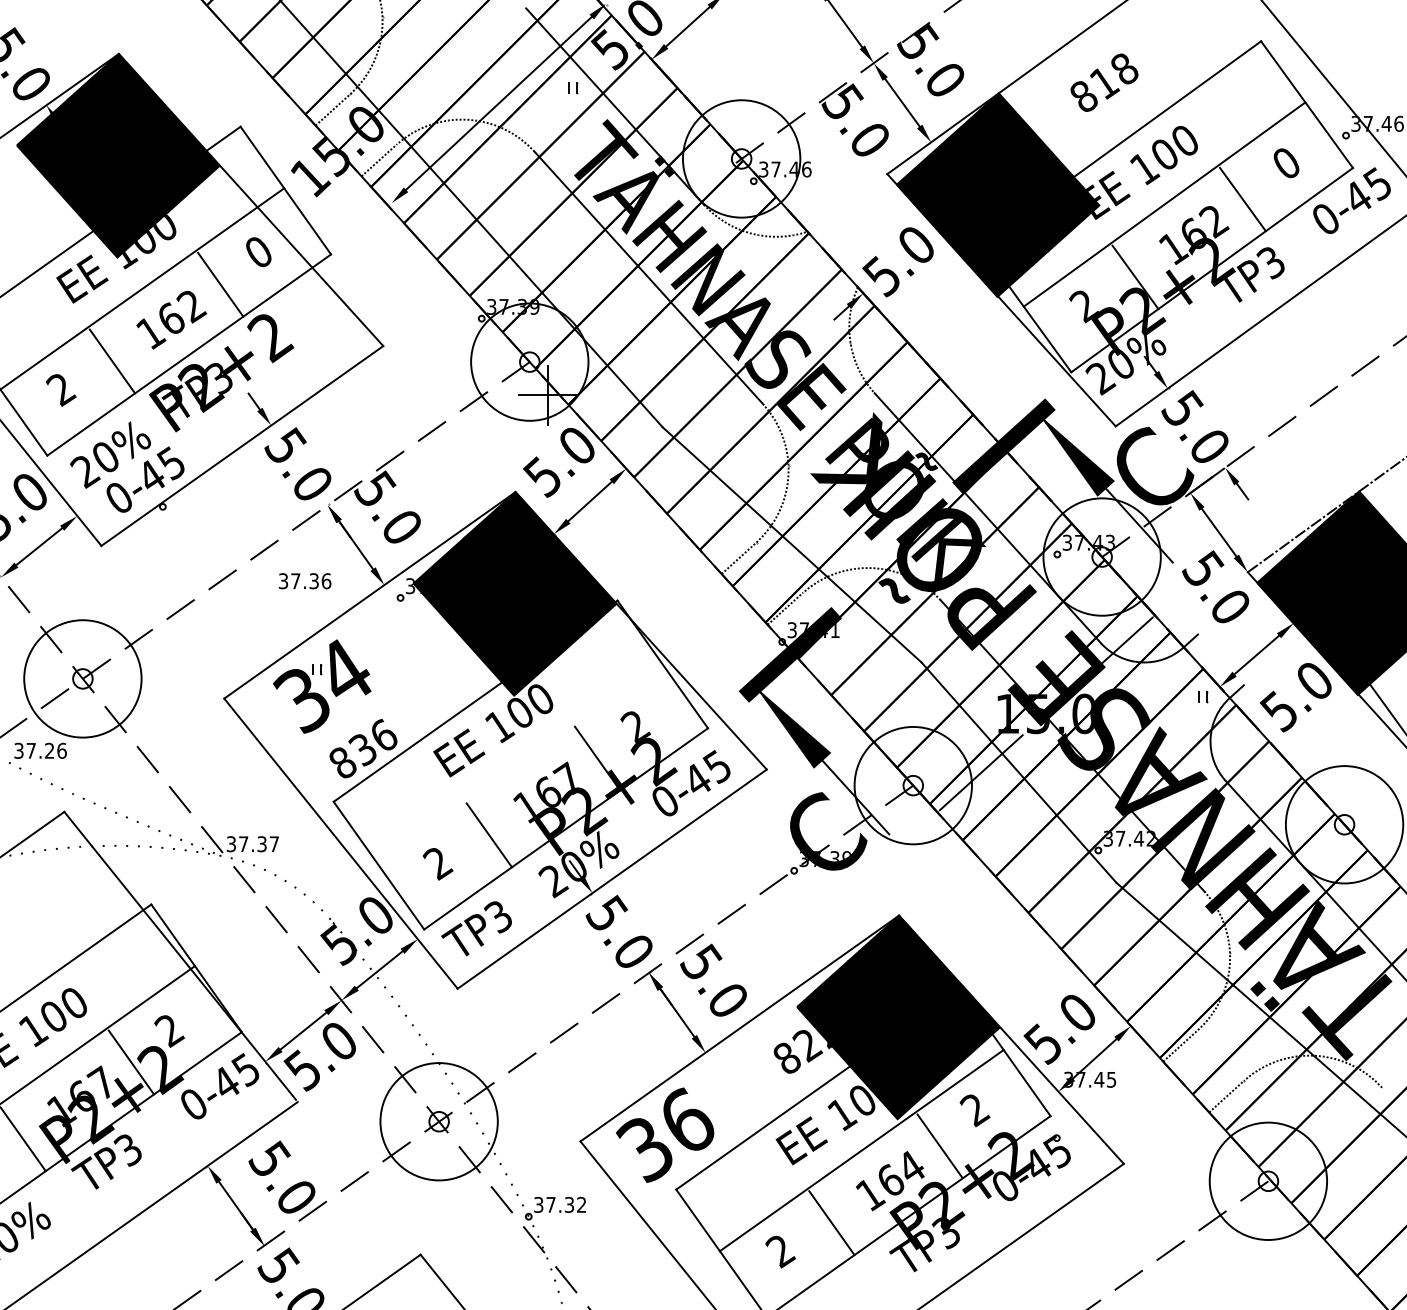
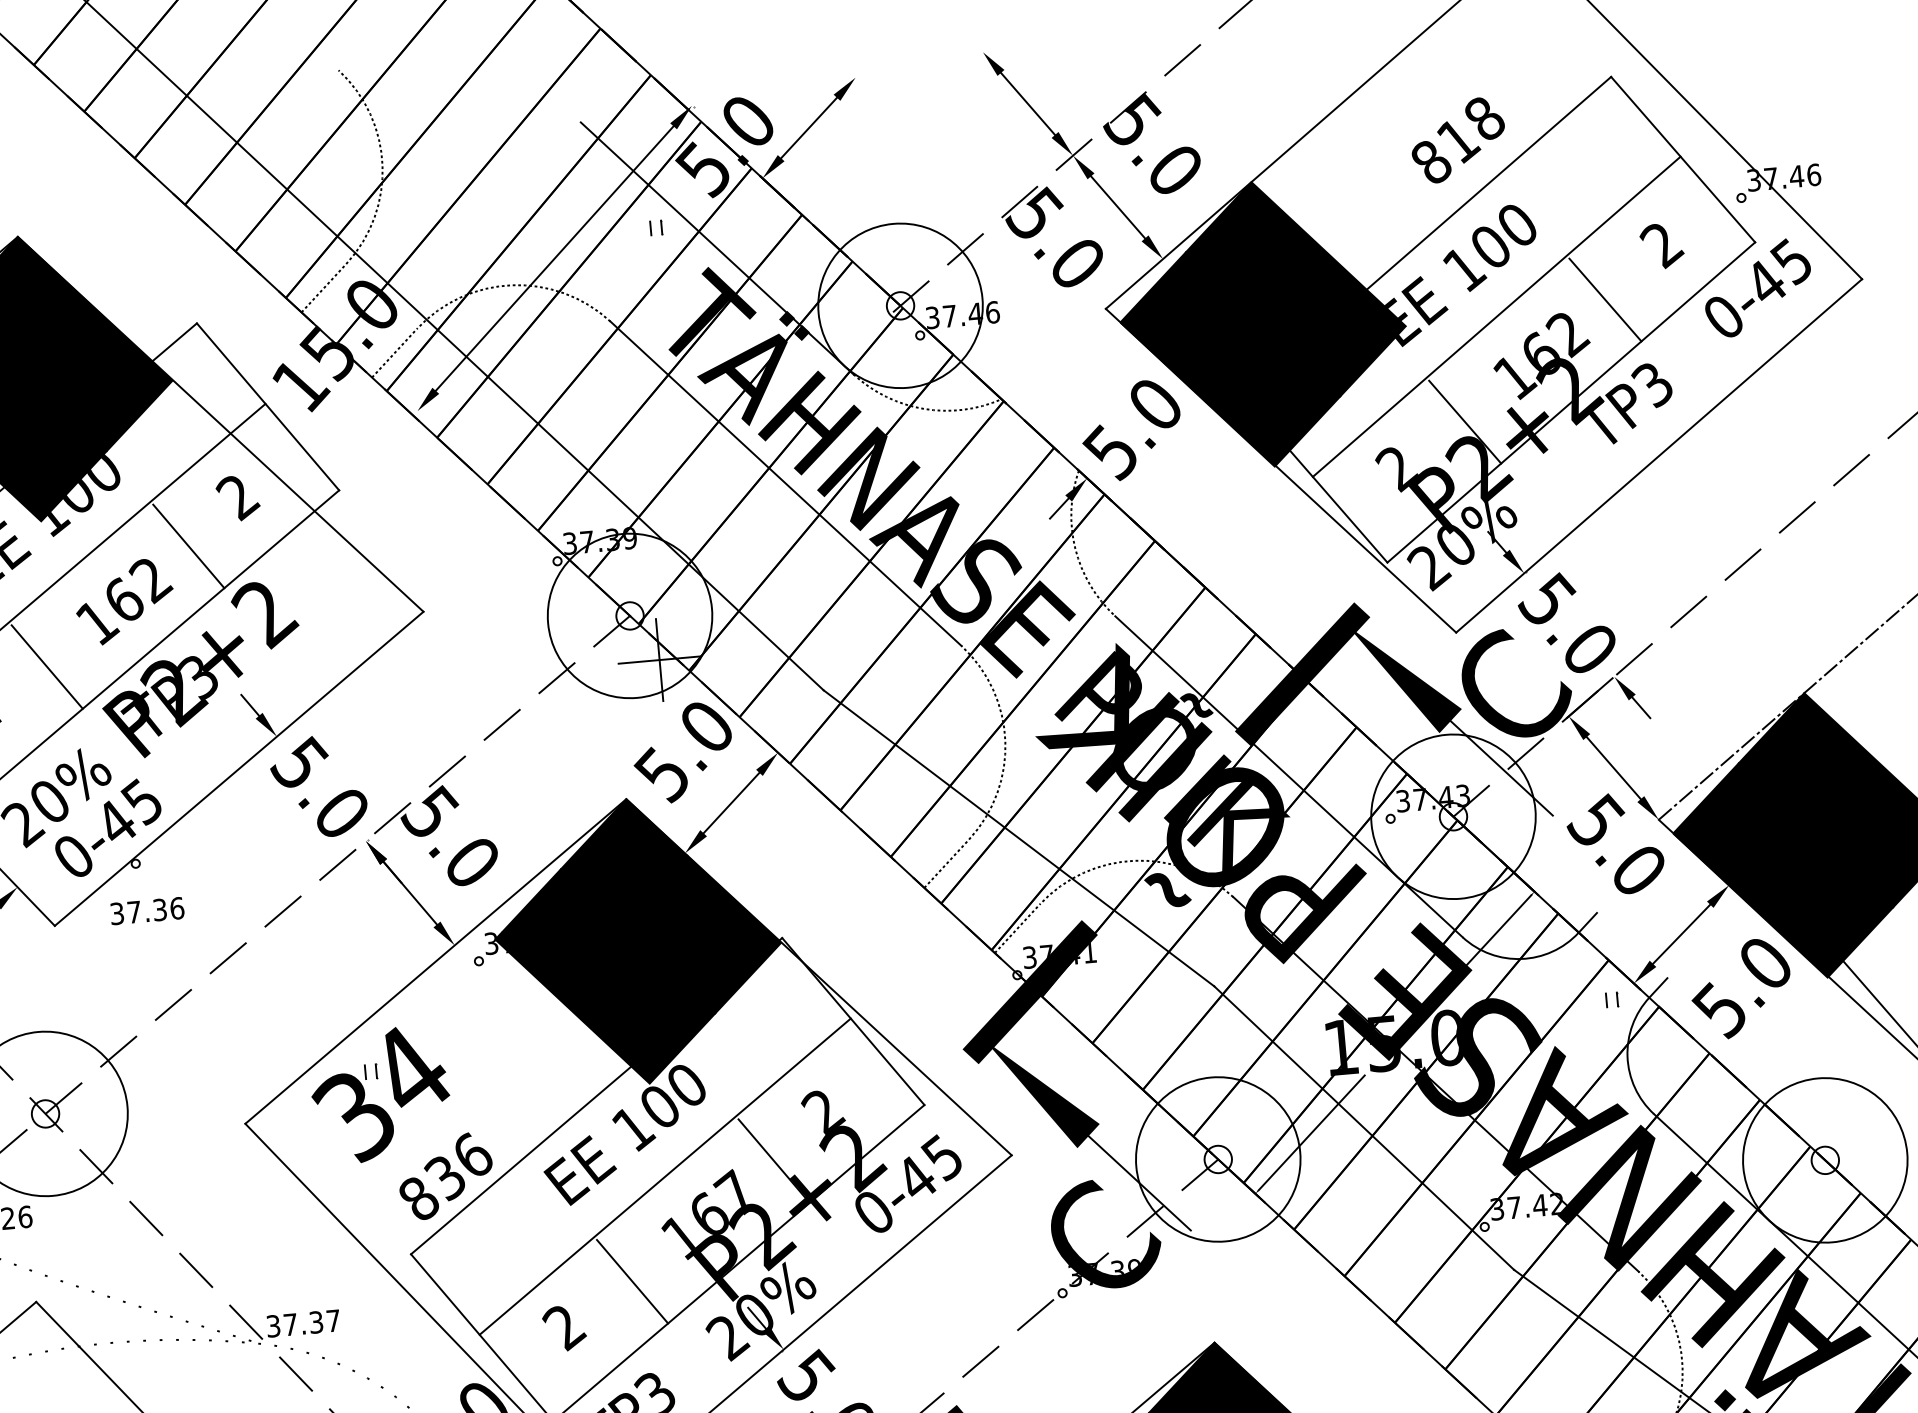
text: (1104, 82) -> (1458, 140), moved
text: (1286, 164) -> (1661, 245), 0 -> 2
text: (258, 253) -> (237, 498), 0 -> 2
text: (305, 581) -> (147, 911), moved
line: (519, 762) -> (665, 1176), added

